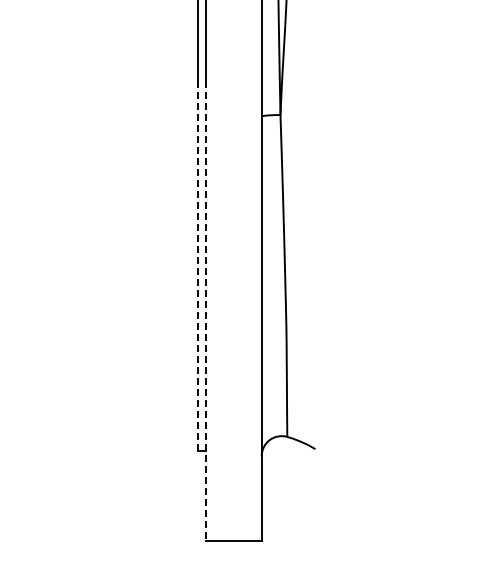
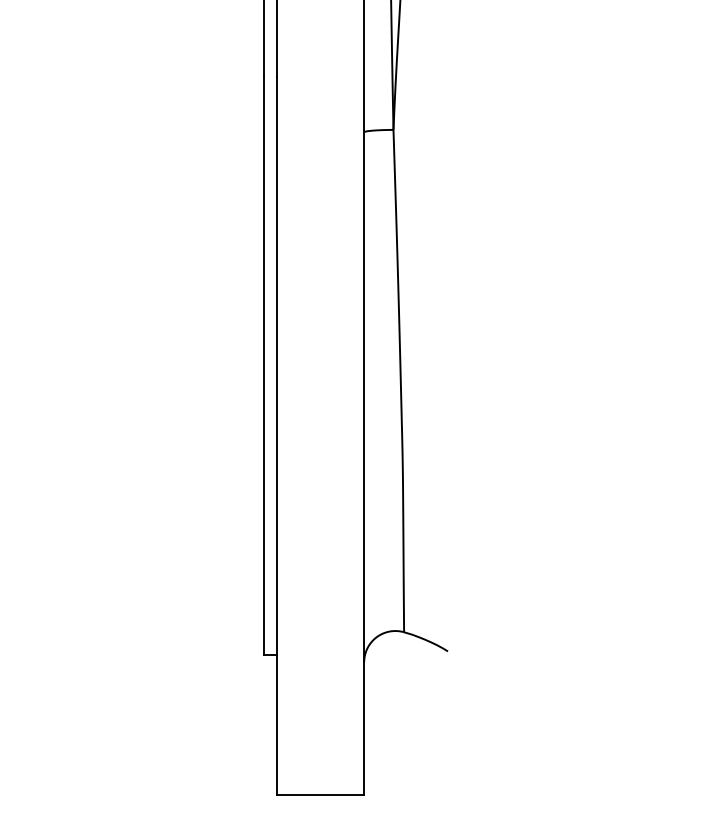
line: (197, 266) -> (263, 366), dashed -> solid
line: (205, 311) -> (276, 436), dashed -> solid

